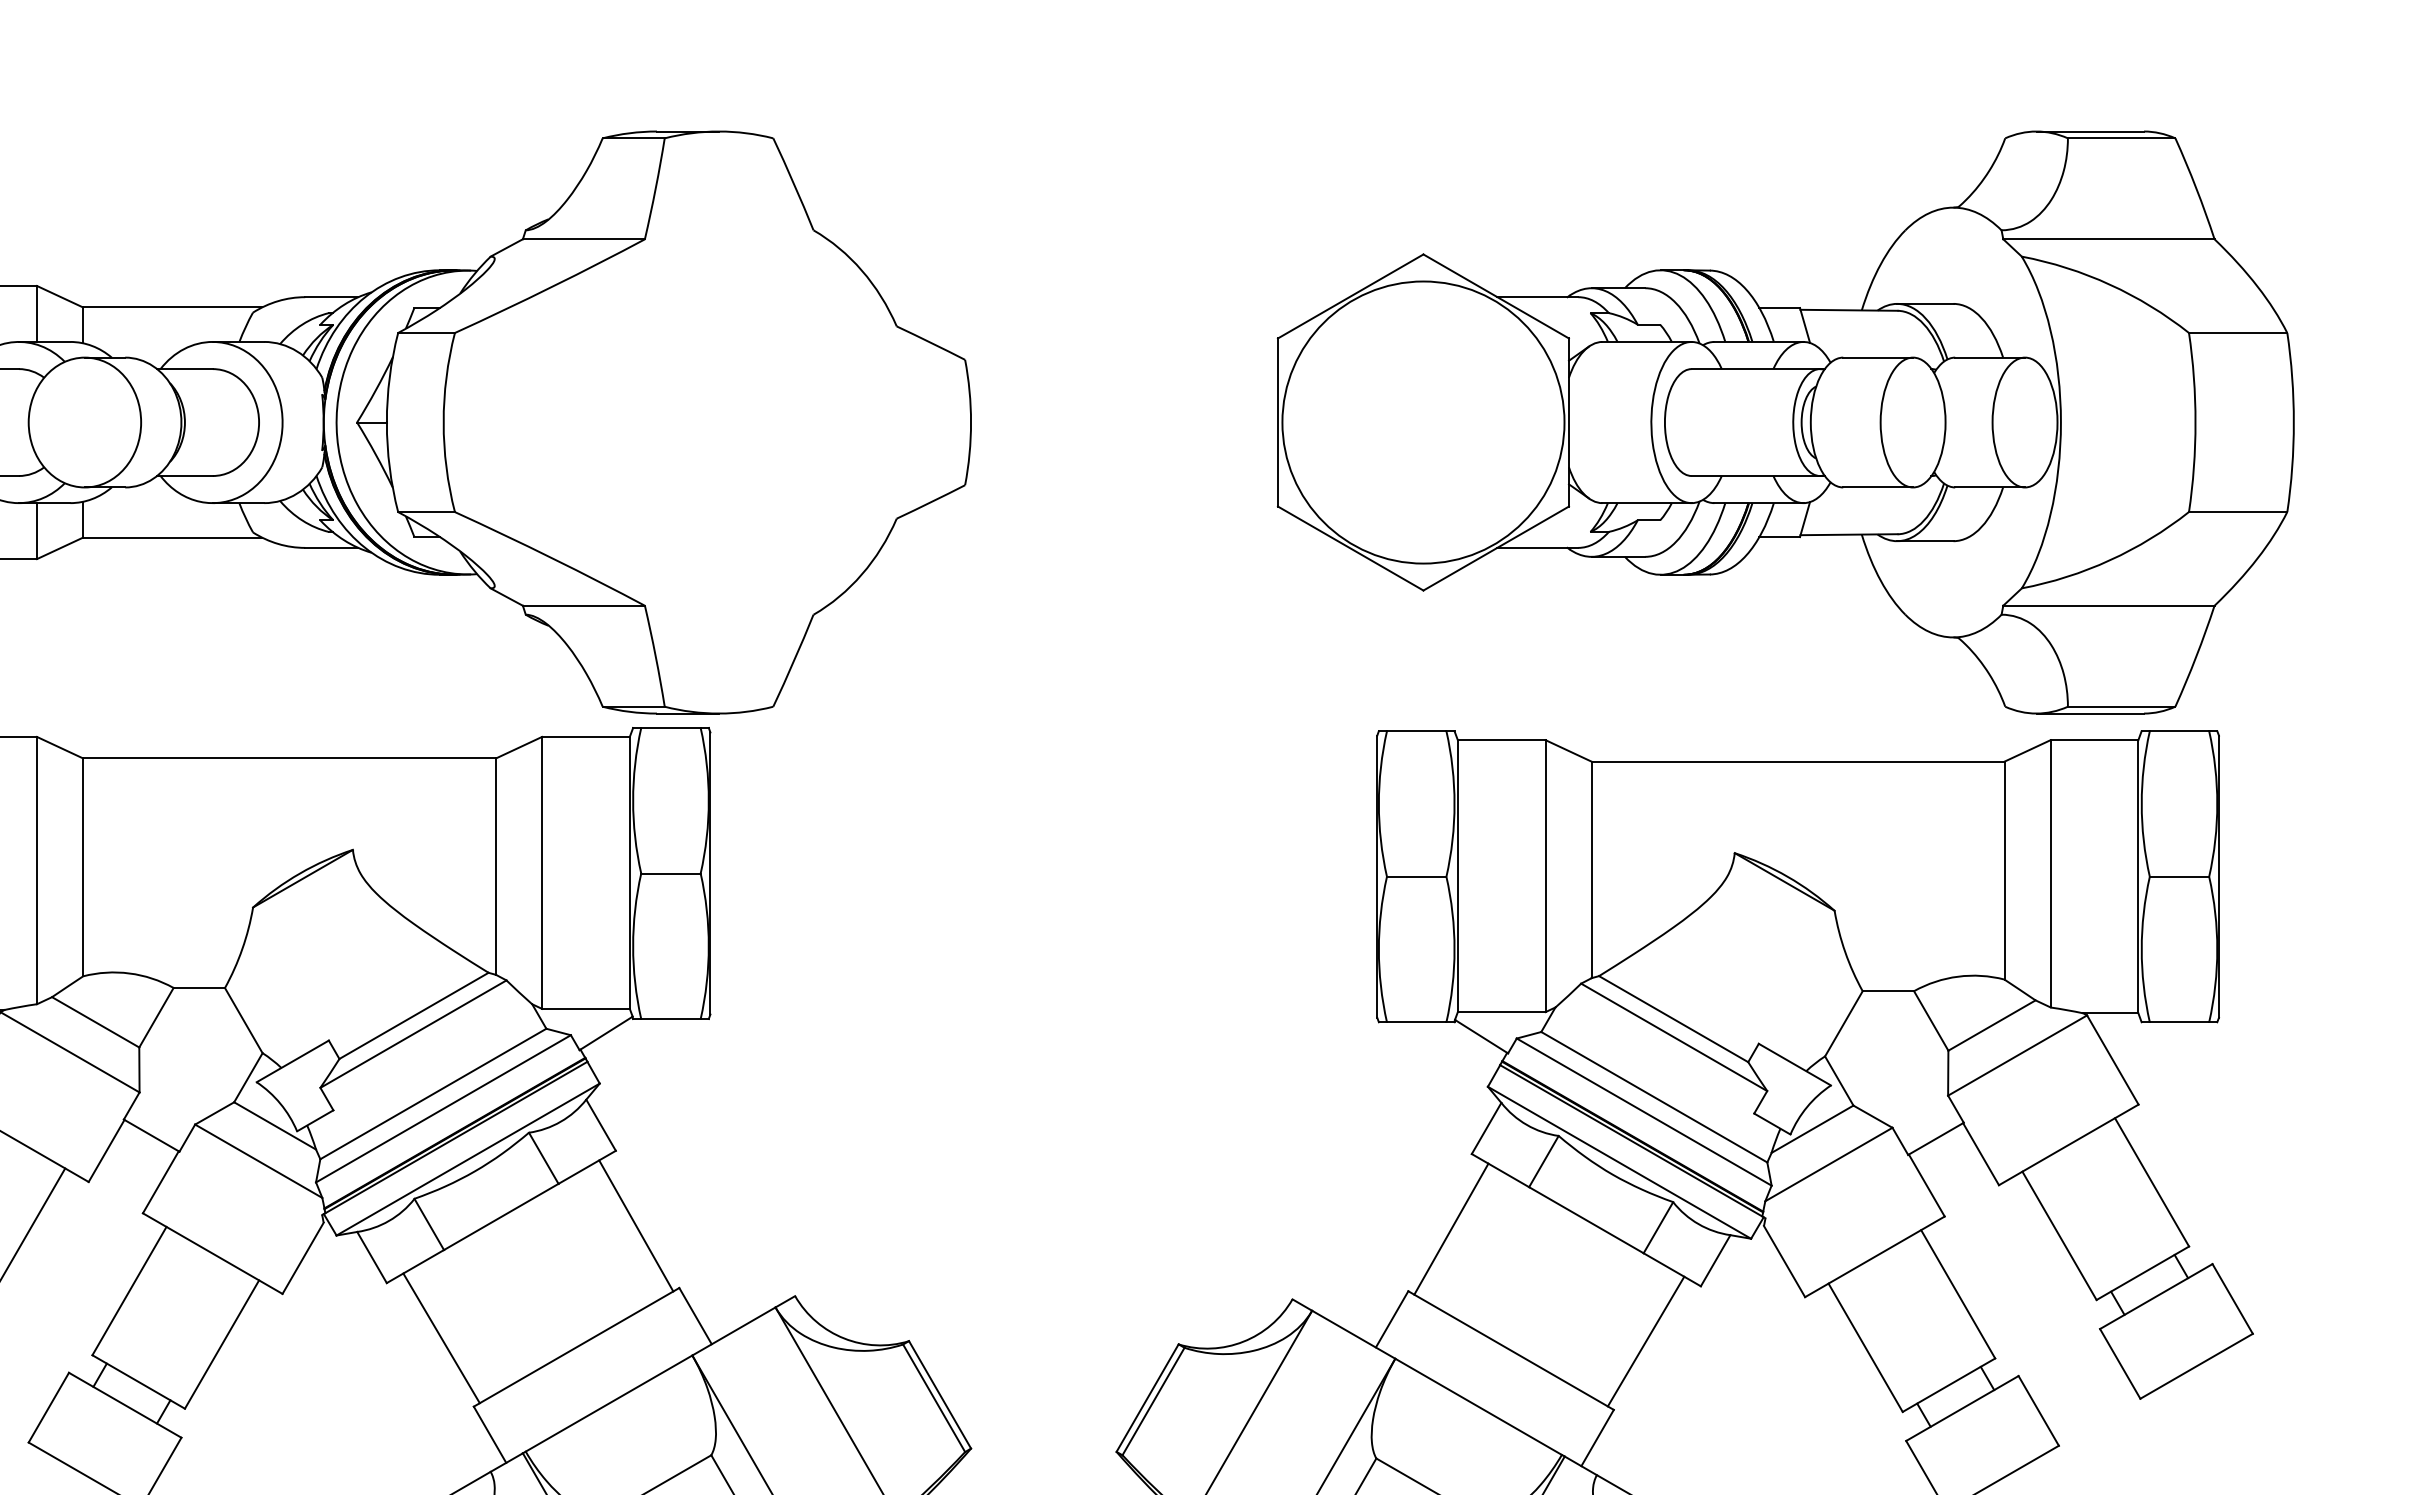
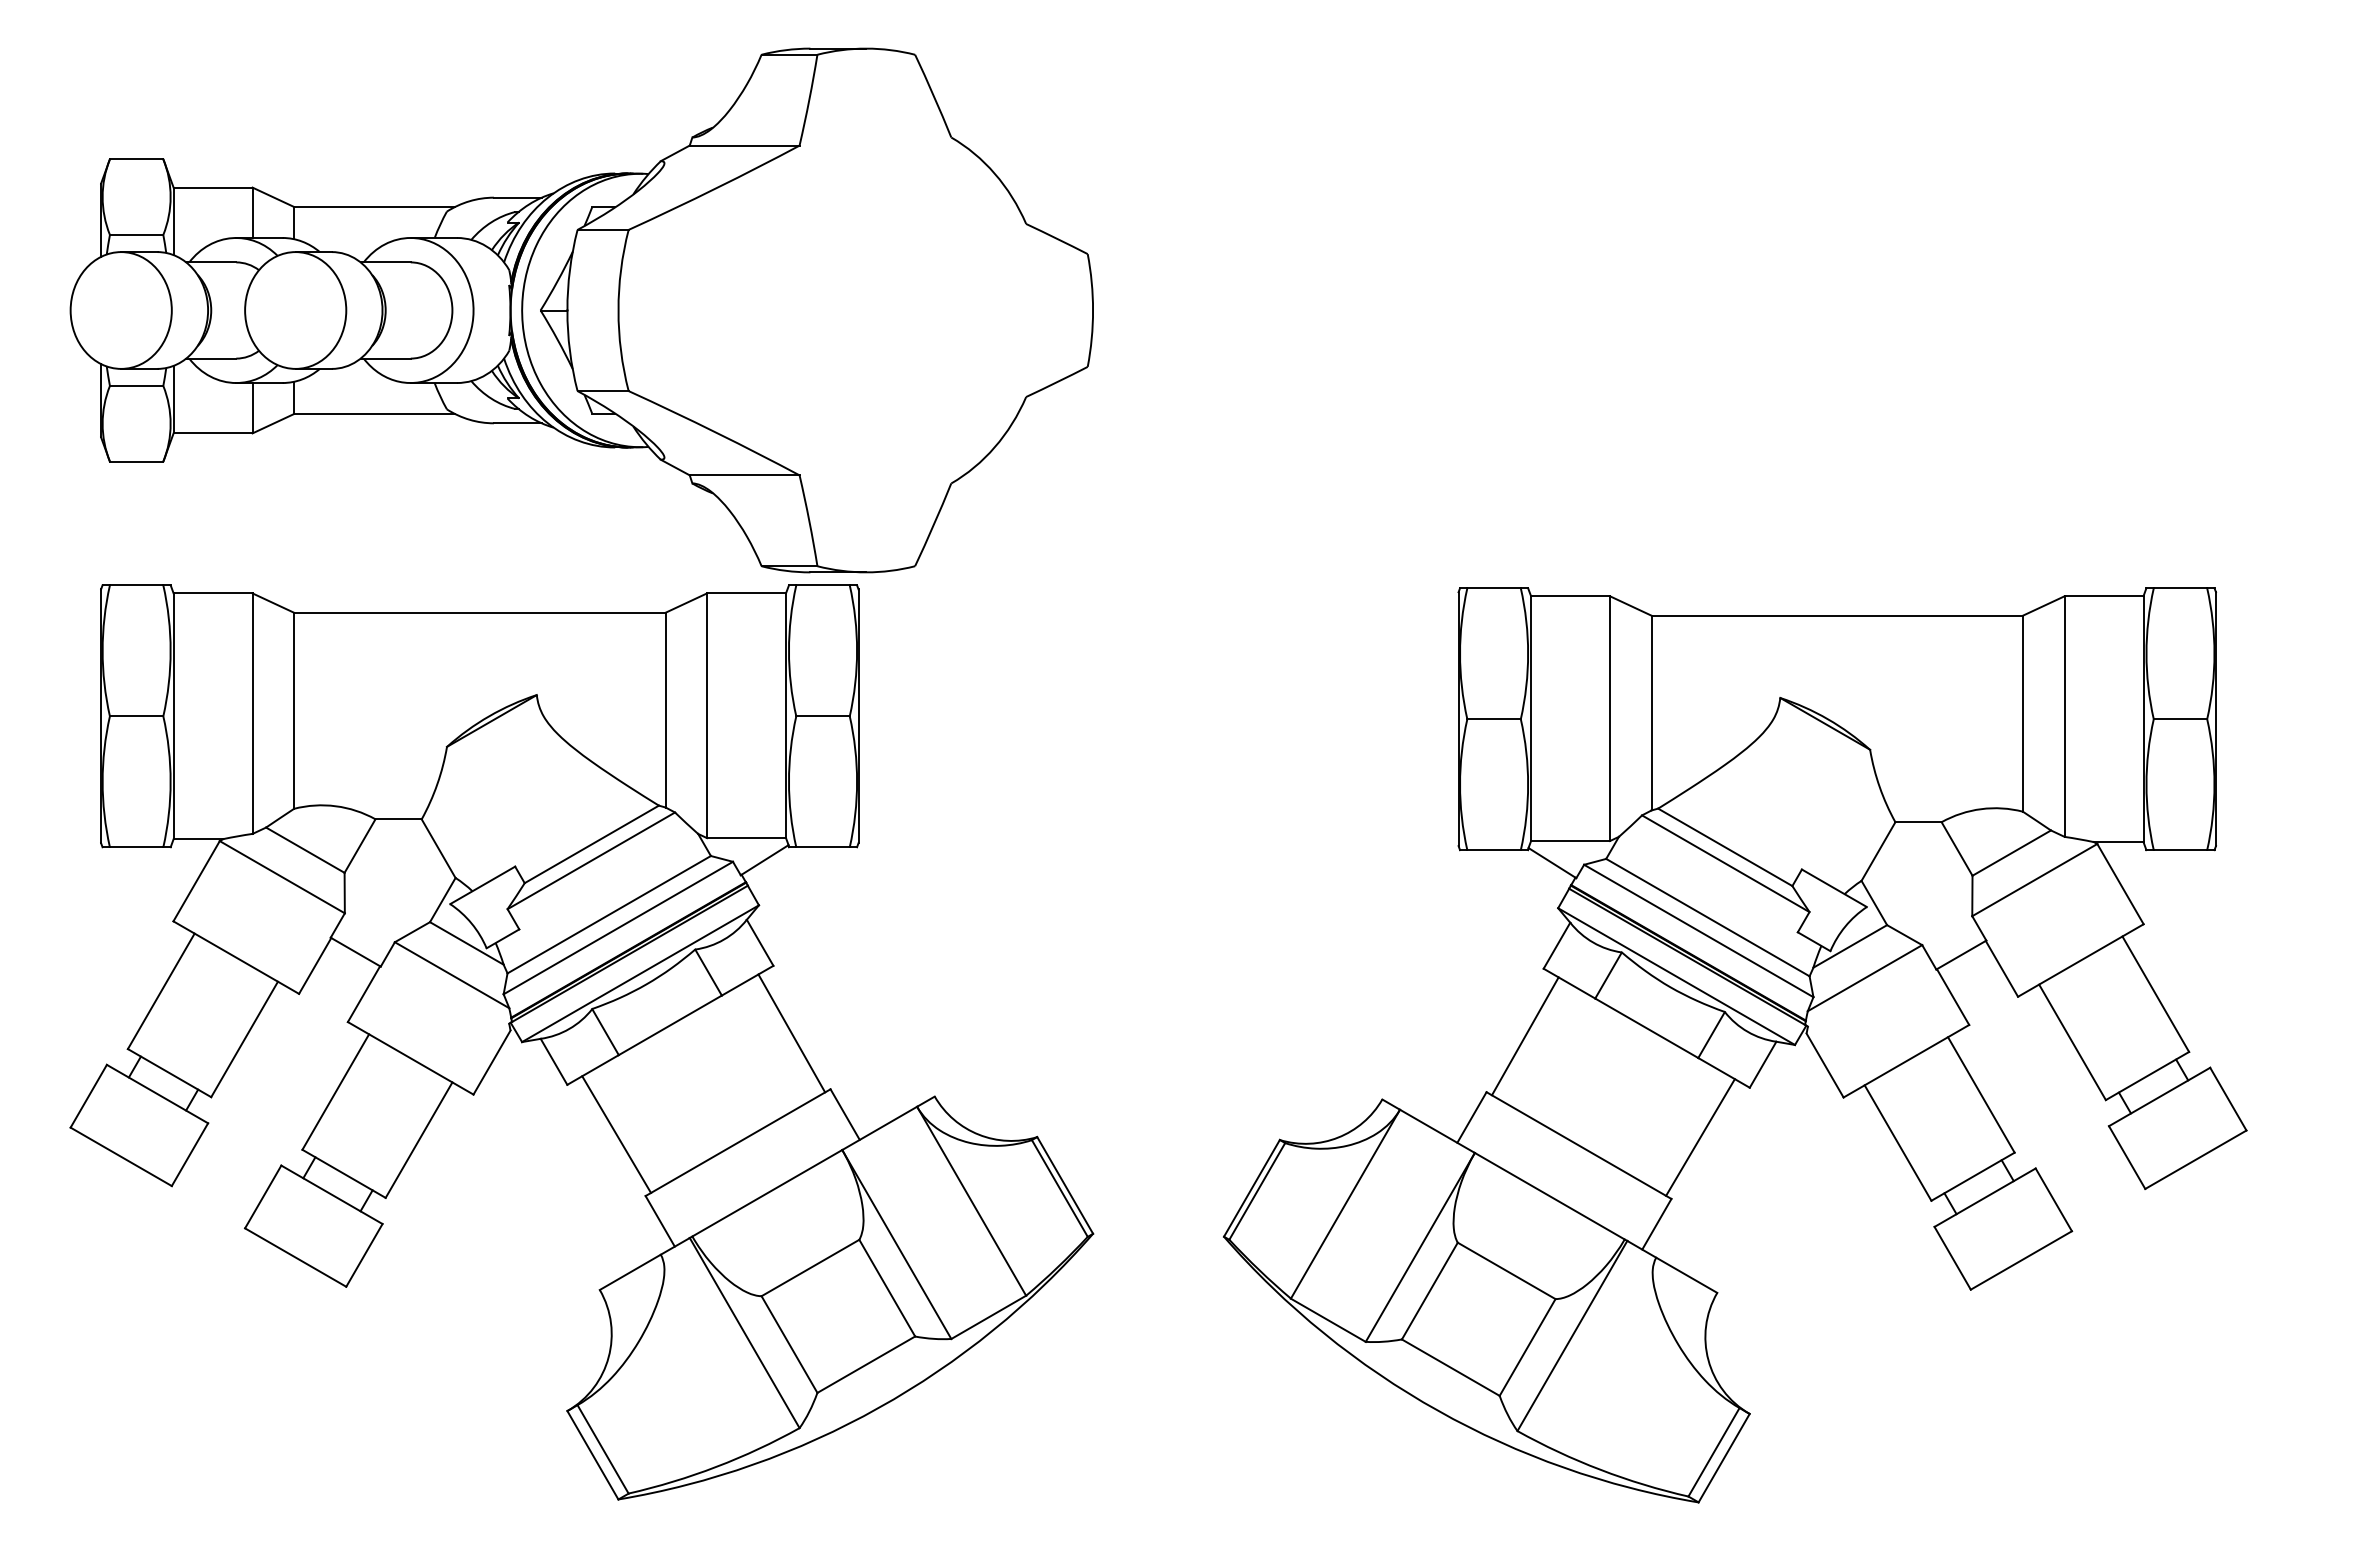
part: (1786, 422) -> (1826, 310), removed

